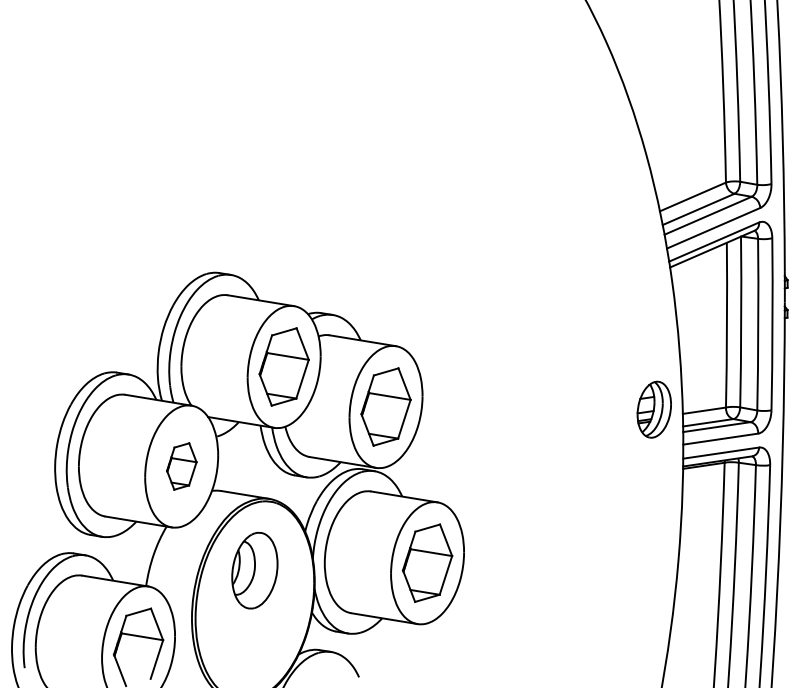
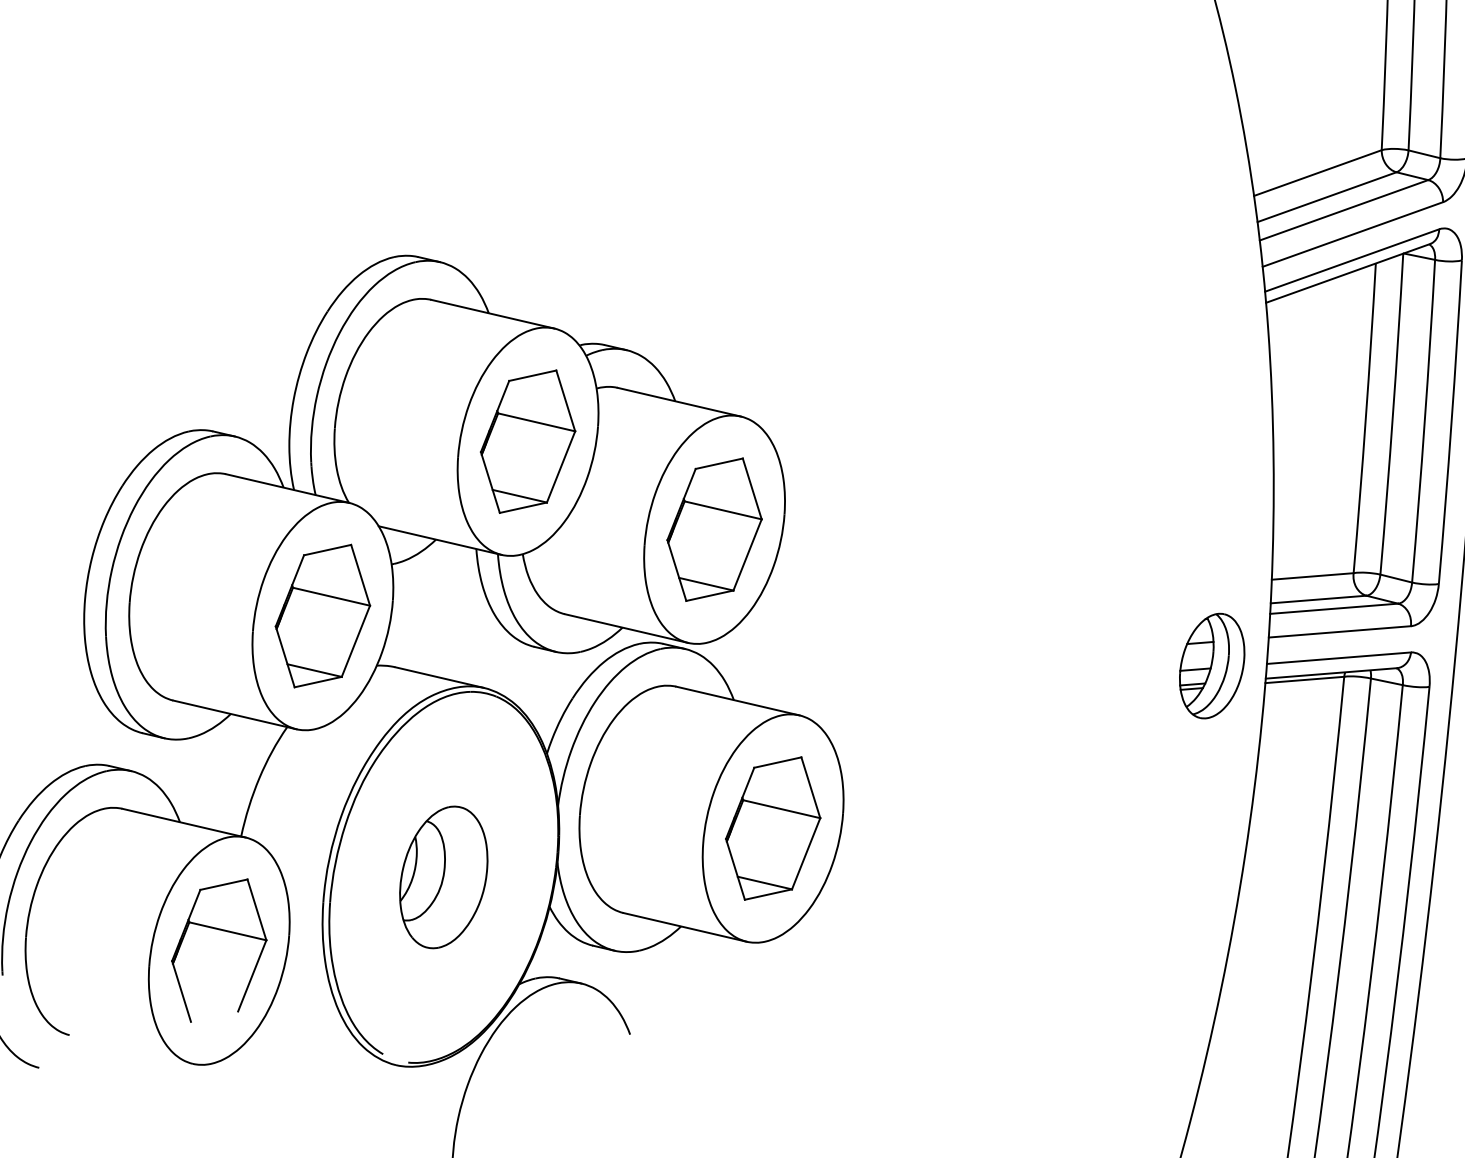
part: (653, 409) -> (1210, 665), moved
part: (181, 466) -> (322, 615), size x1.67
part: (254, 570) -> (443, 877), moved

